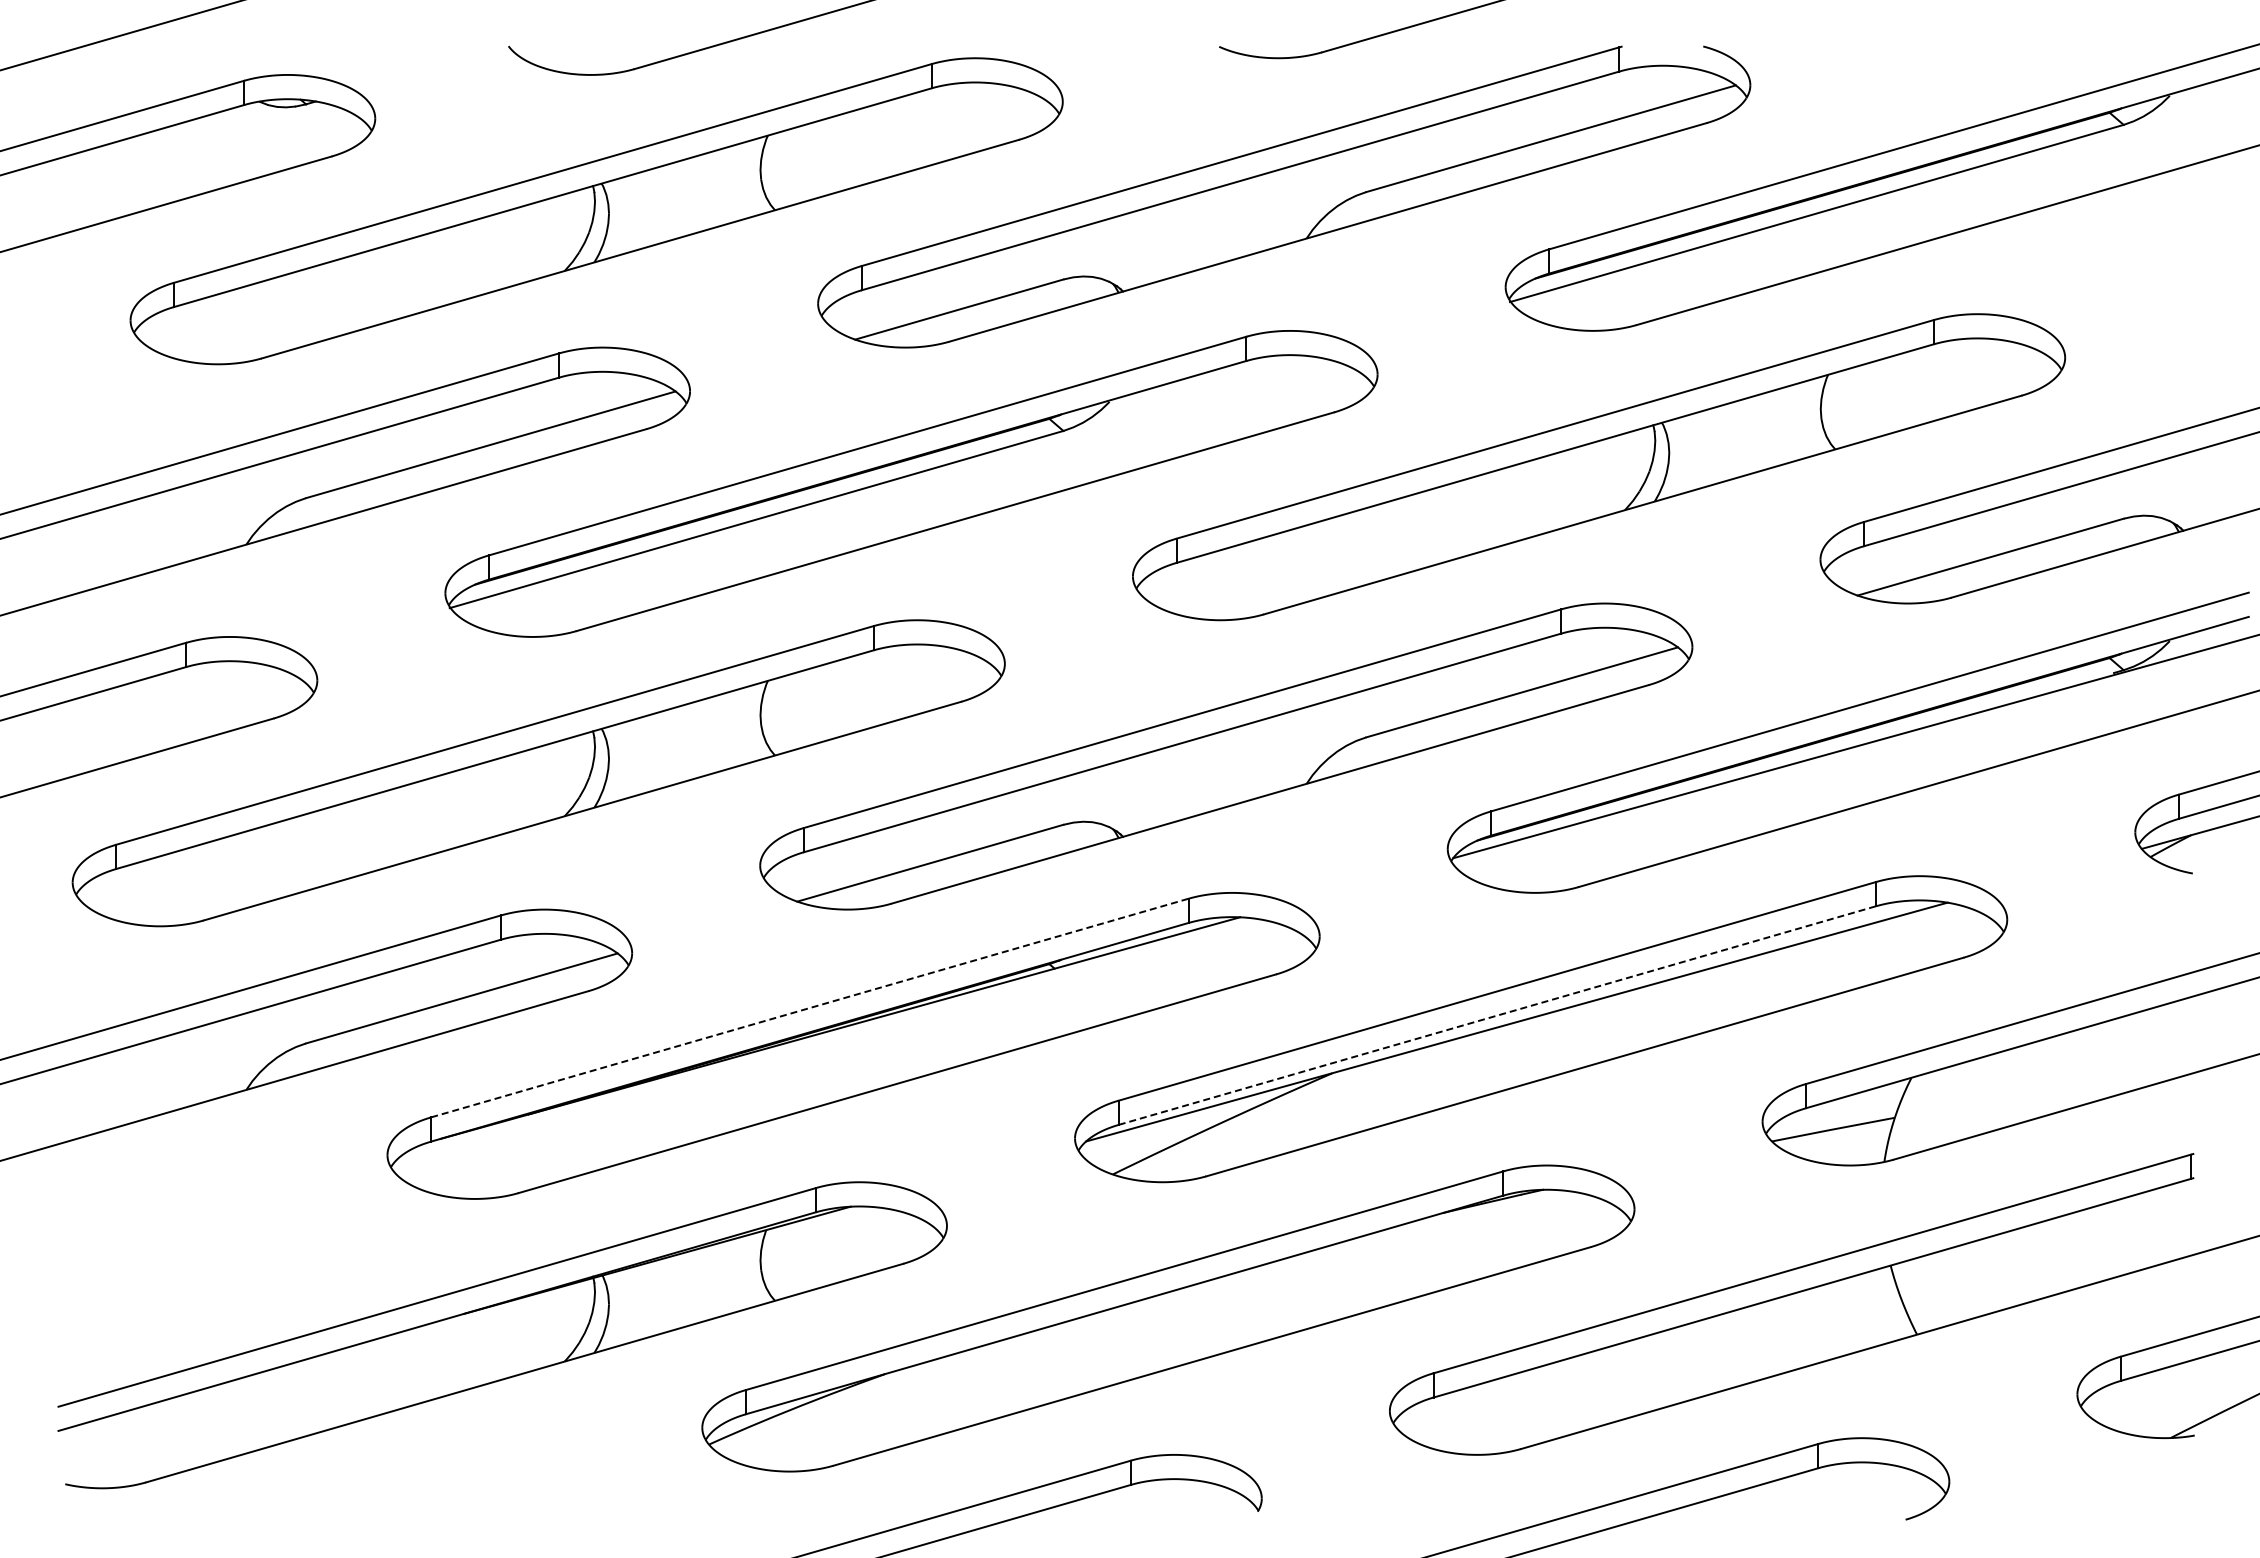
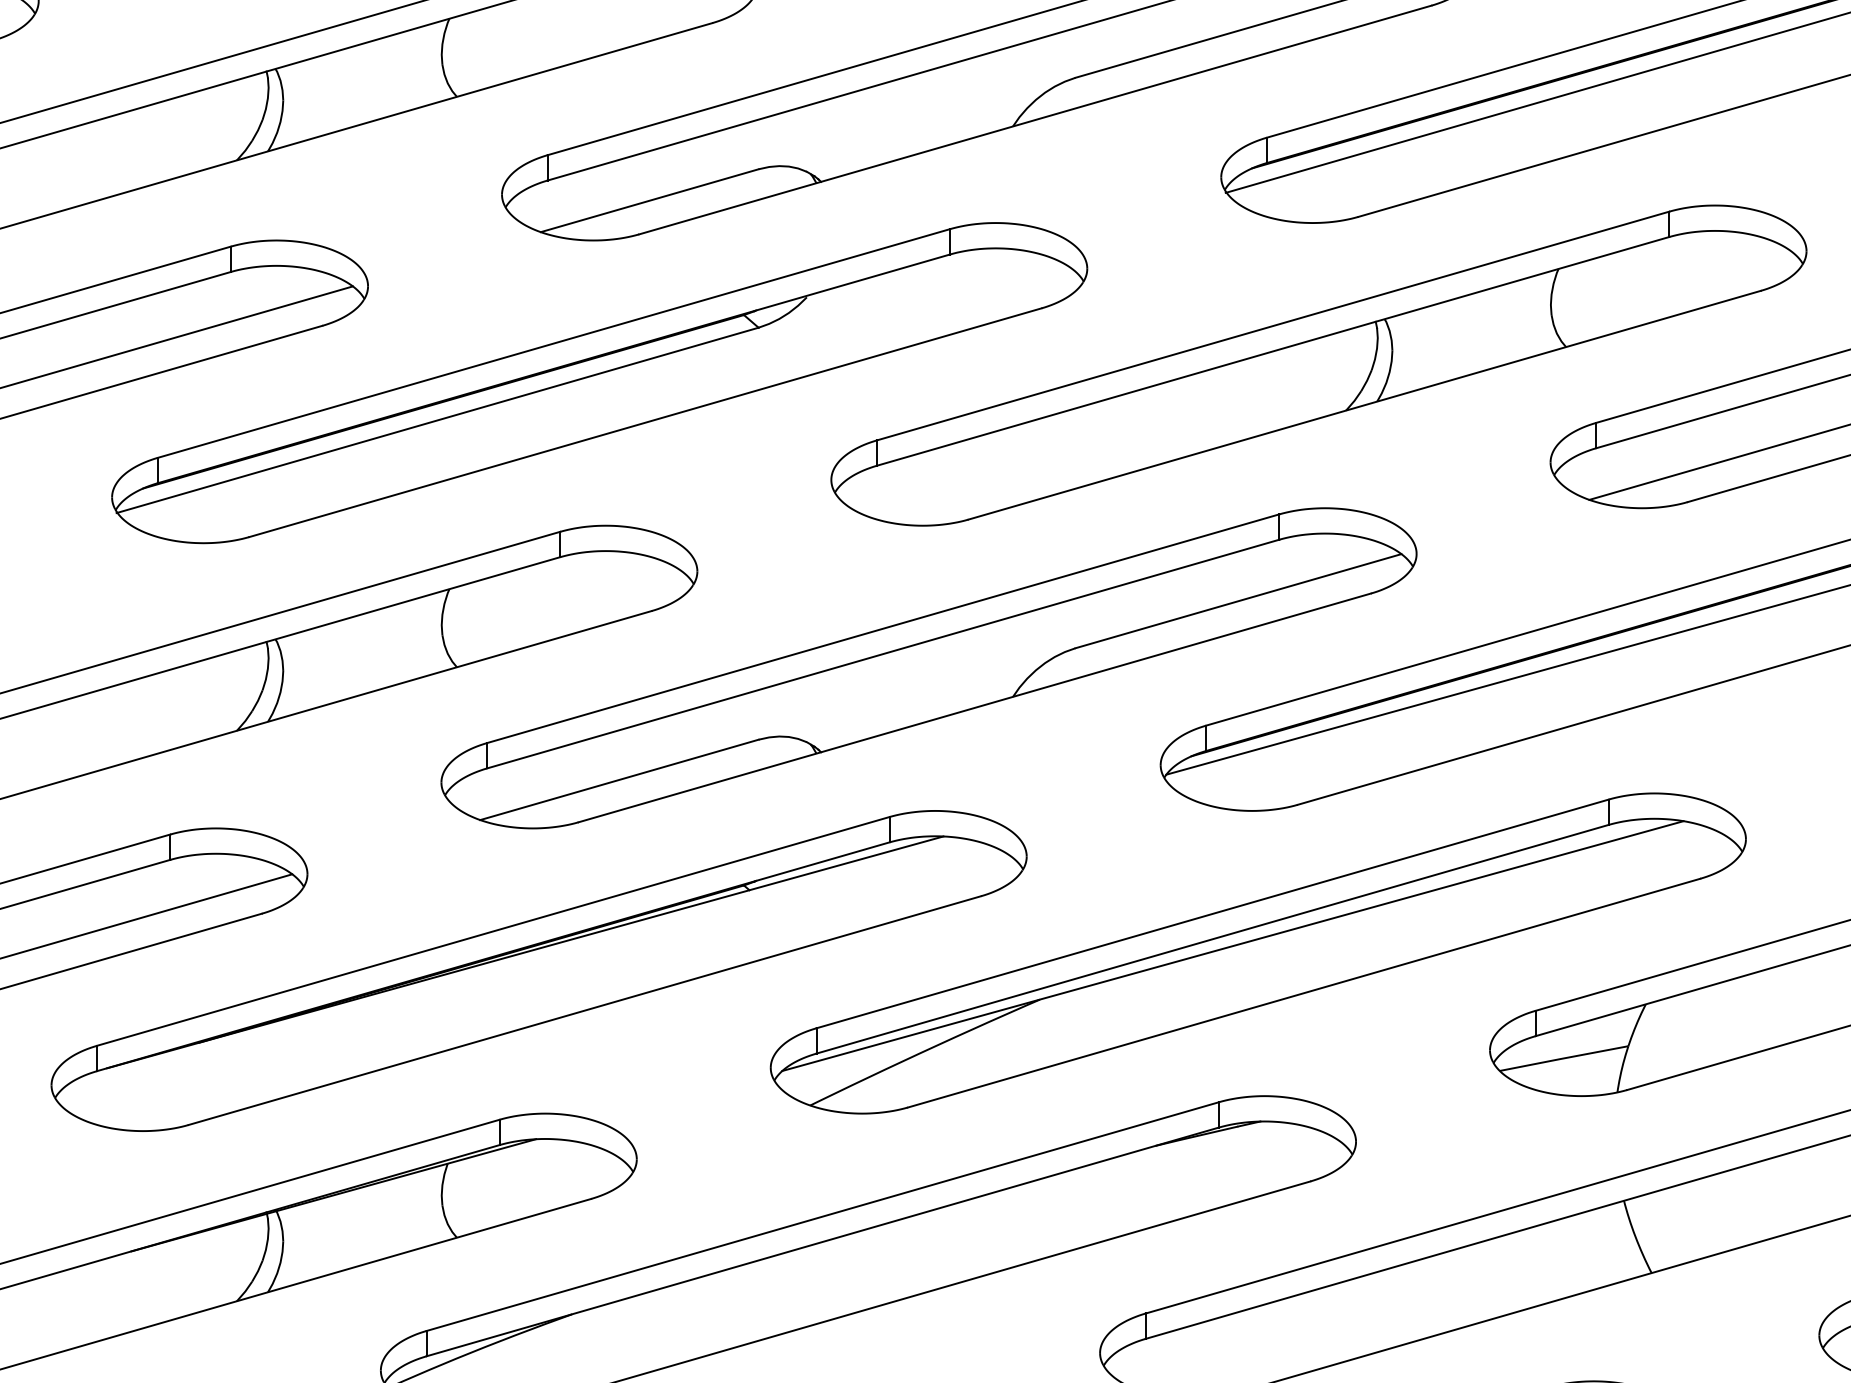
line: (810, 1007) -> (494, 930), dashed -> solid
line: (1497, 1015) -> (1212, 939), dashed -> solid

